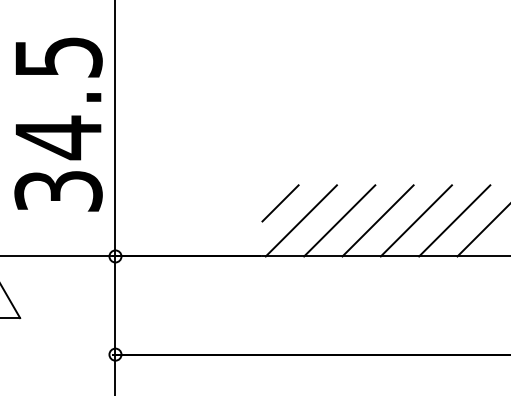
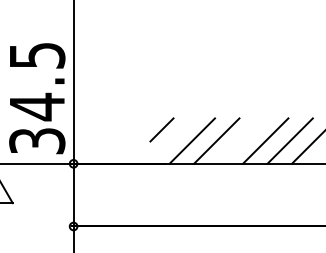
text: (58, 124) -> (37, 98), moved
line: (279, 202) -> (161, 129), moved
line: (376, 219) -> (240, 140), removed

